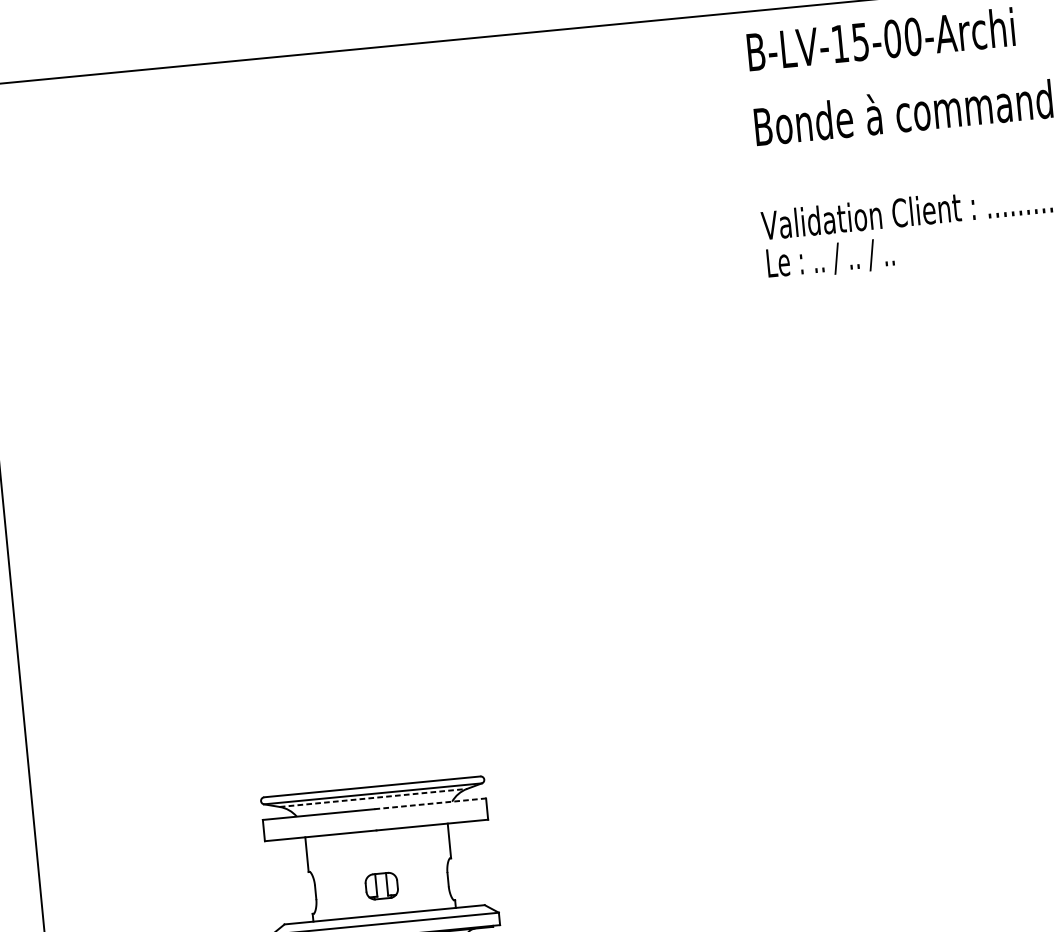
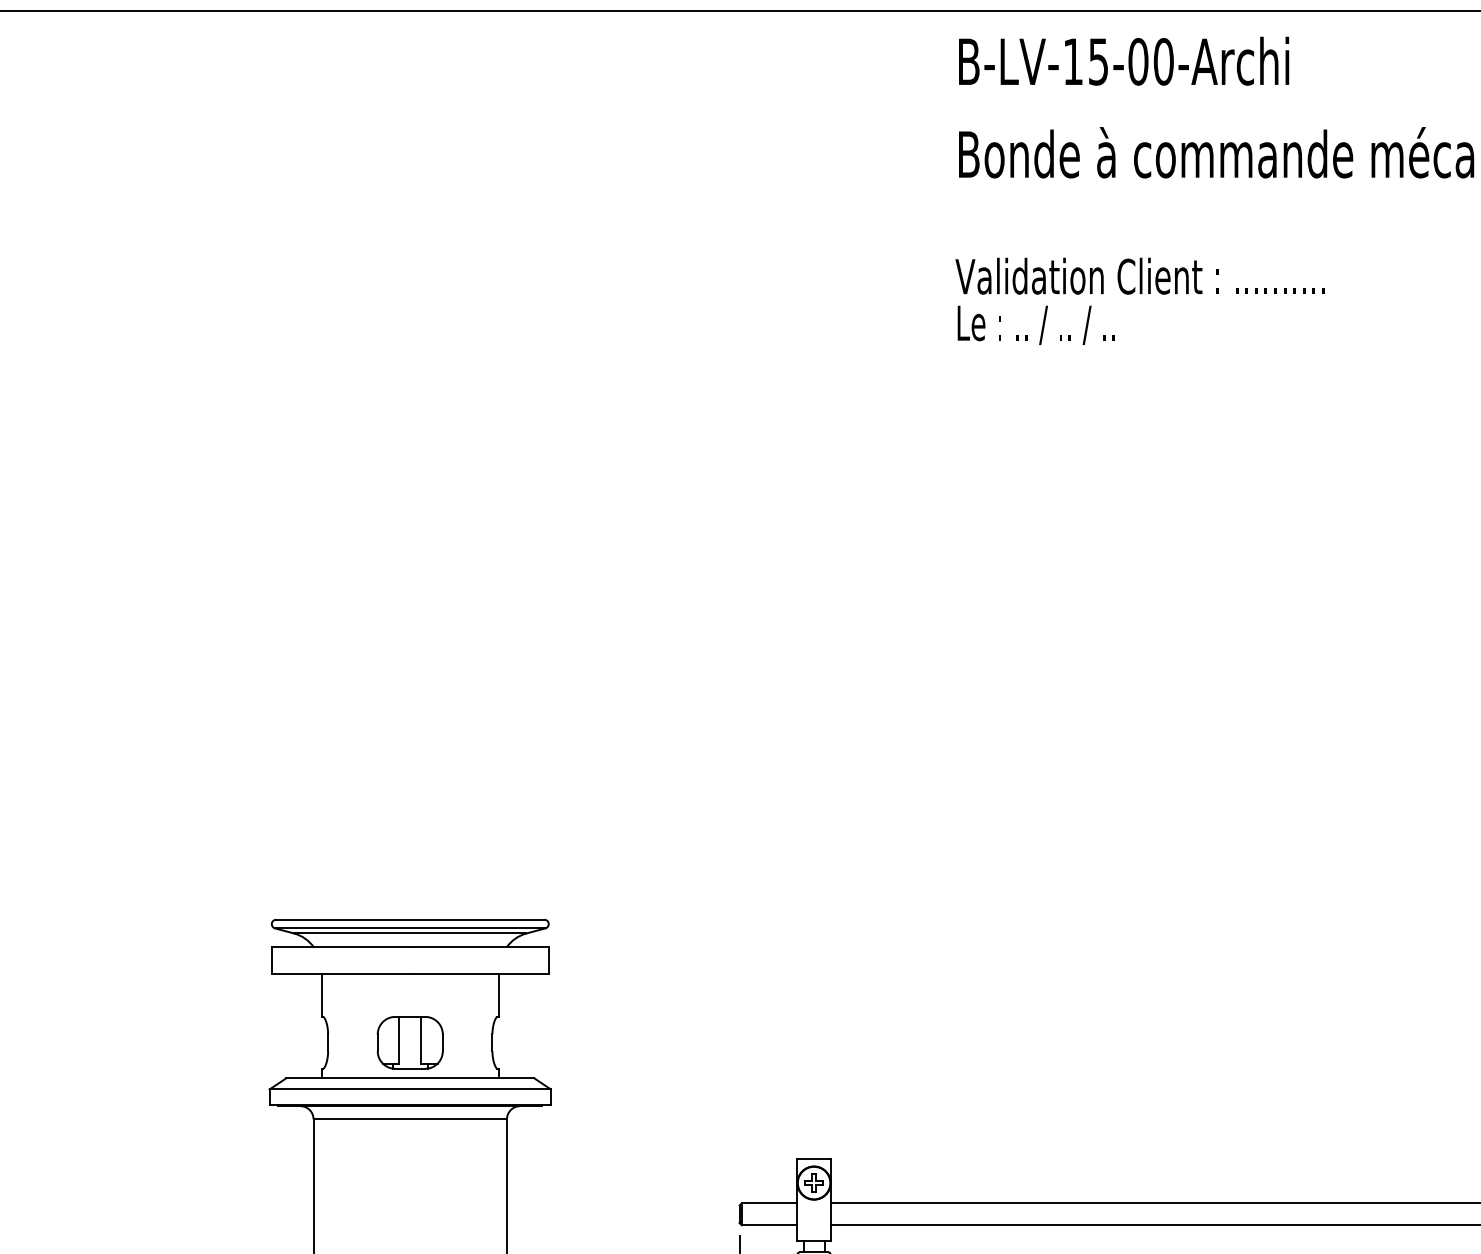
line: (373, 797) -> (410, 933), dashed -> solid
line: (431, 803) -> (480, 947), dashed -> solid
part: (381, 885) -> (409, 1042), size x1.67

